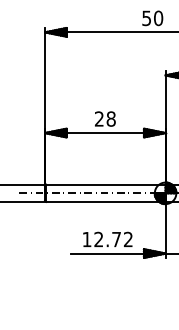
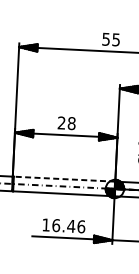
text: (158, 18) -> (116, 39), 50 -> 55
line: (105, 184) -> (64, 178), solid -> dashed
text: (113, 239) -> (68, 226), 12.72 -> 16.46

